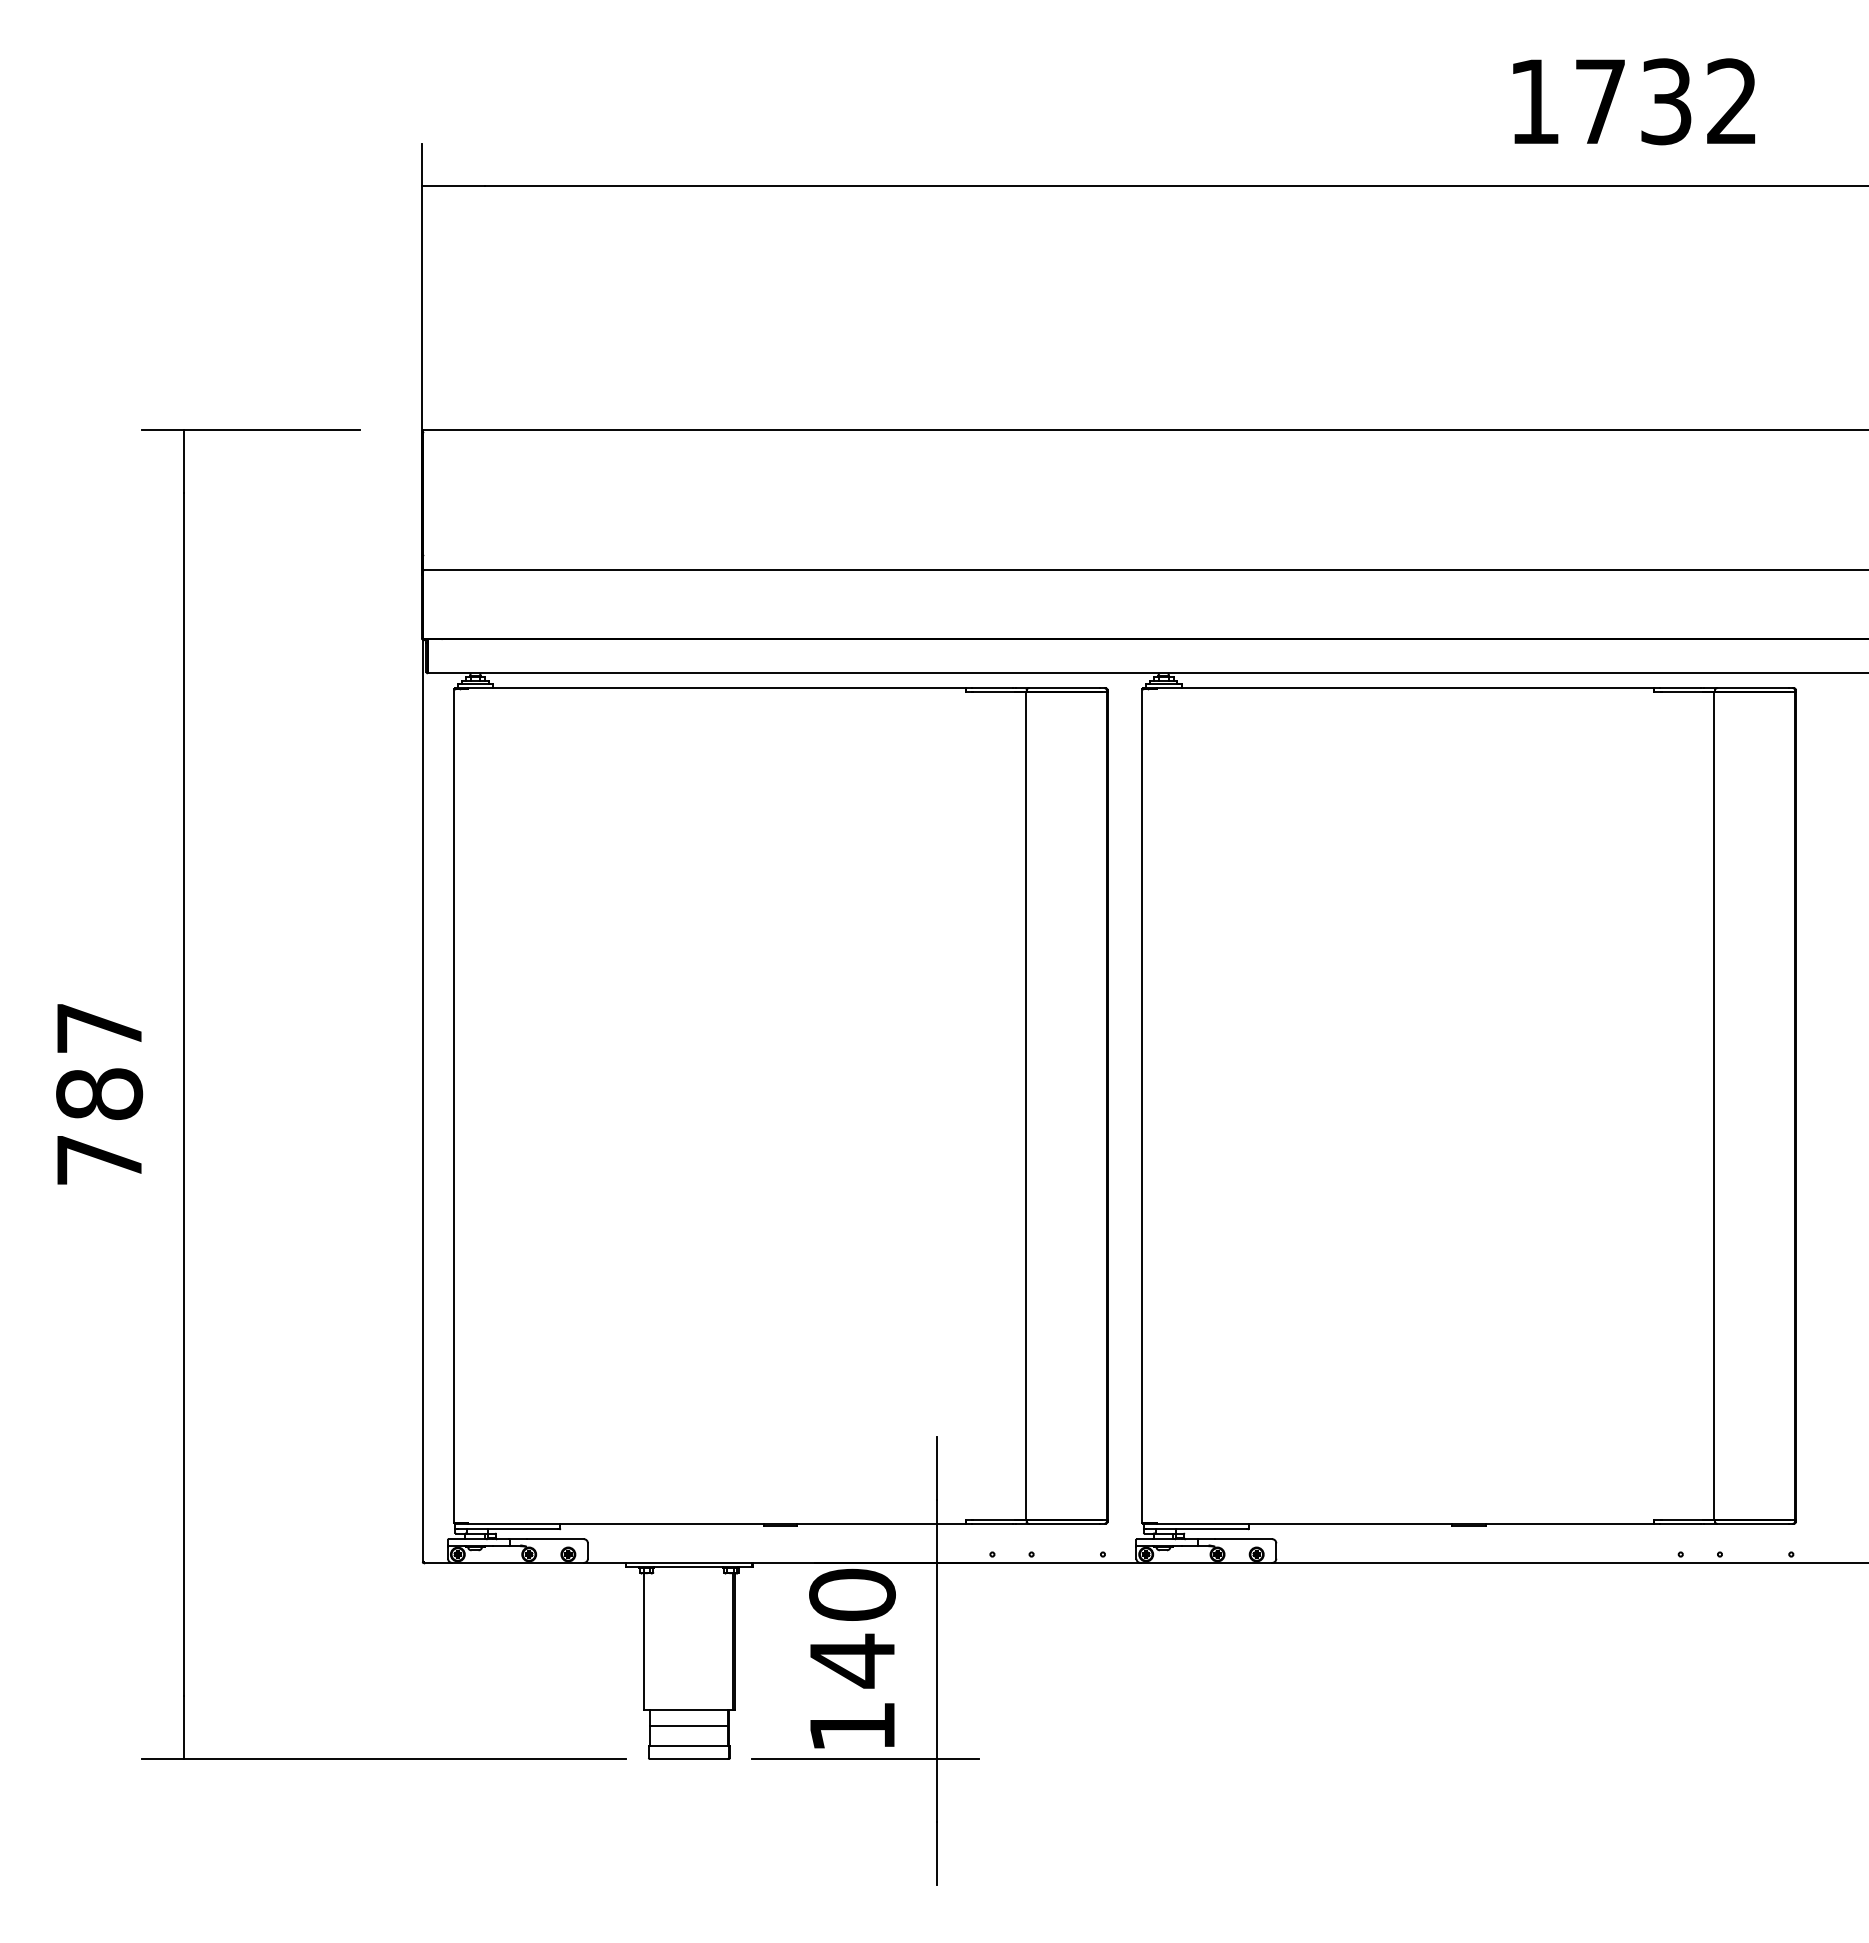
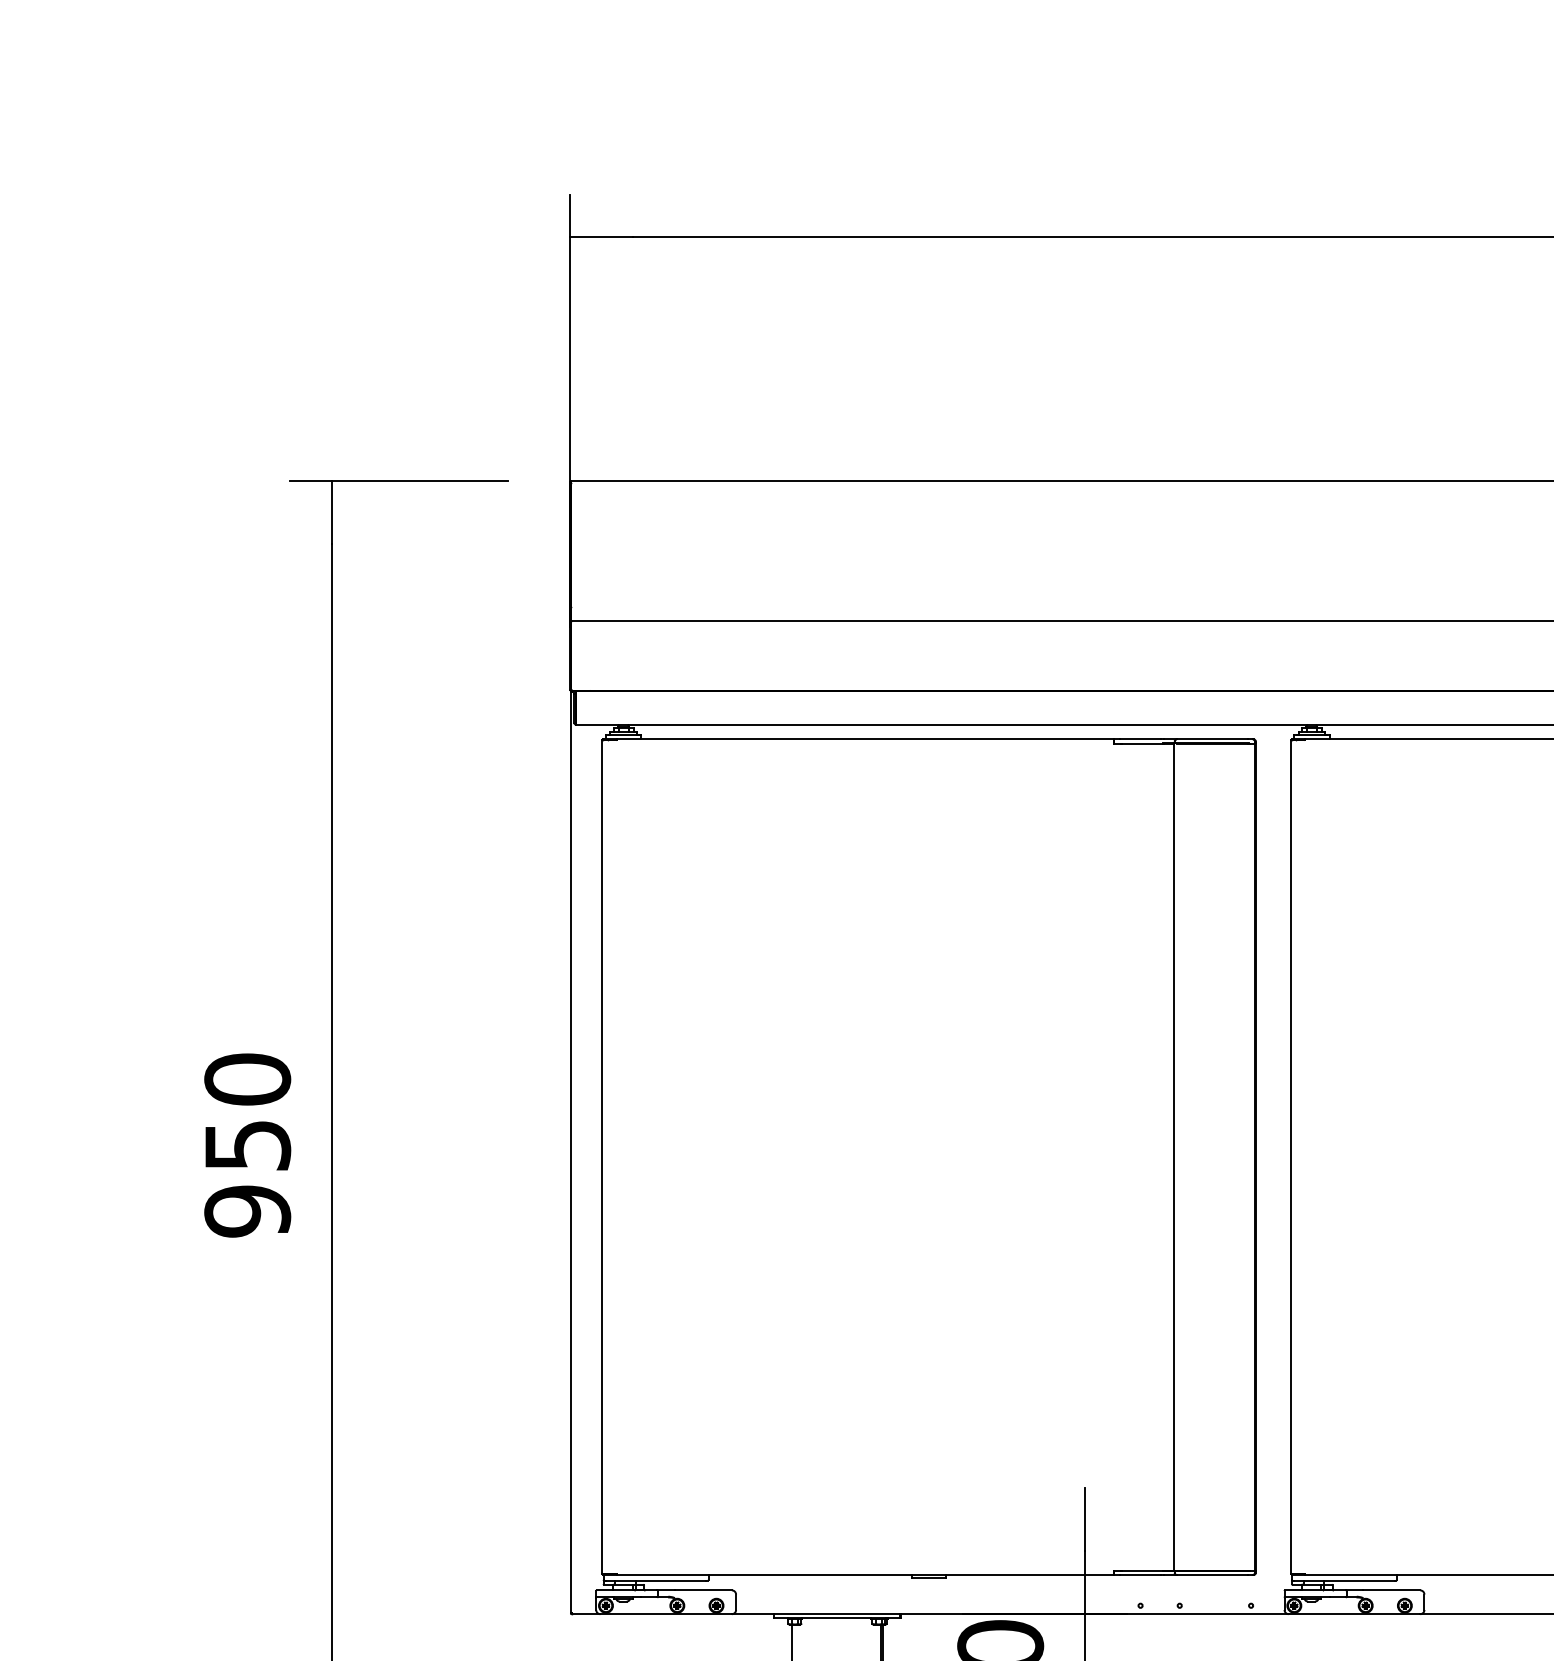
text: (99, 1094) -> (247, 1145), 787 -> 950

